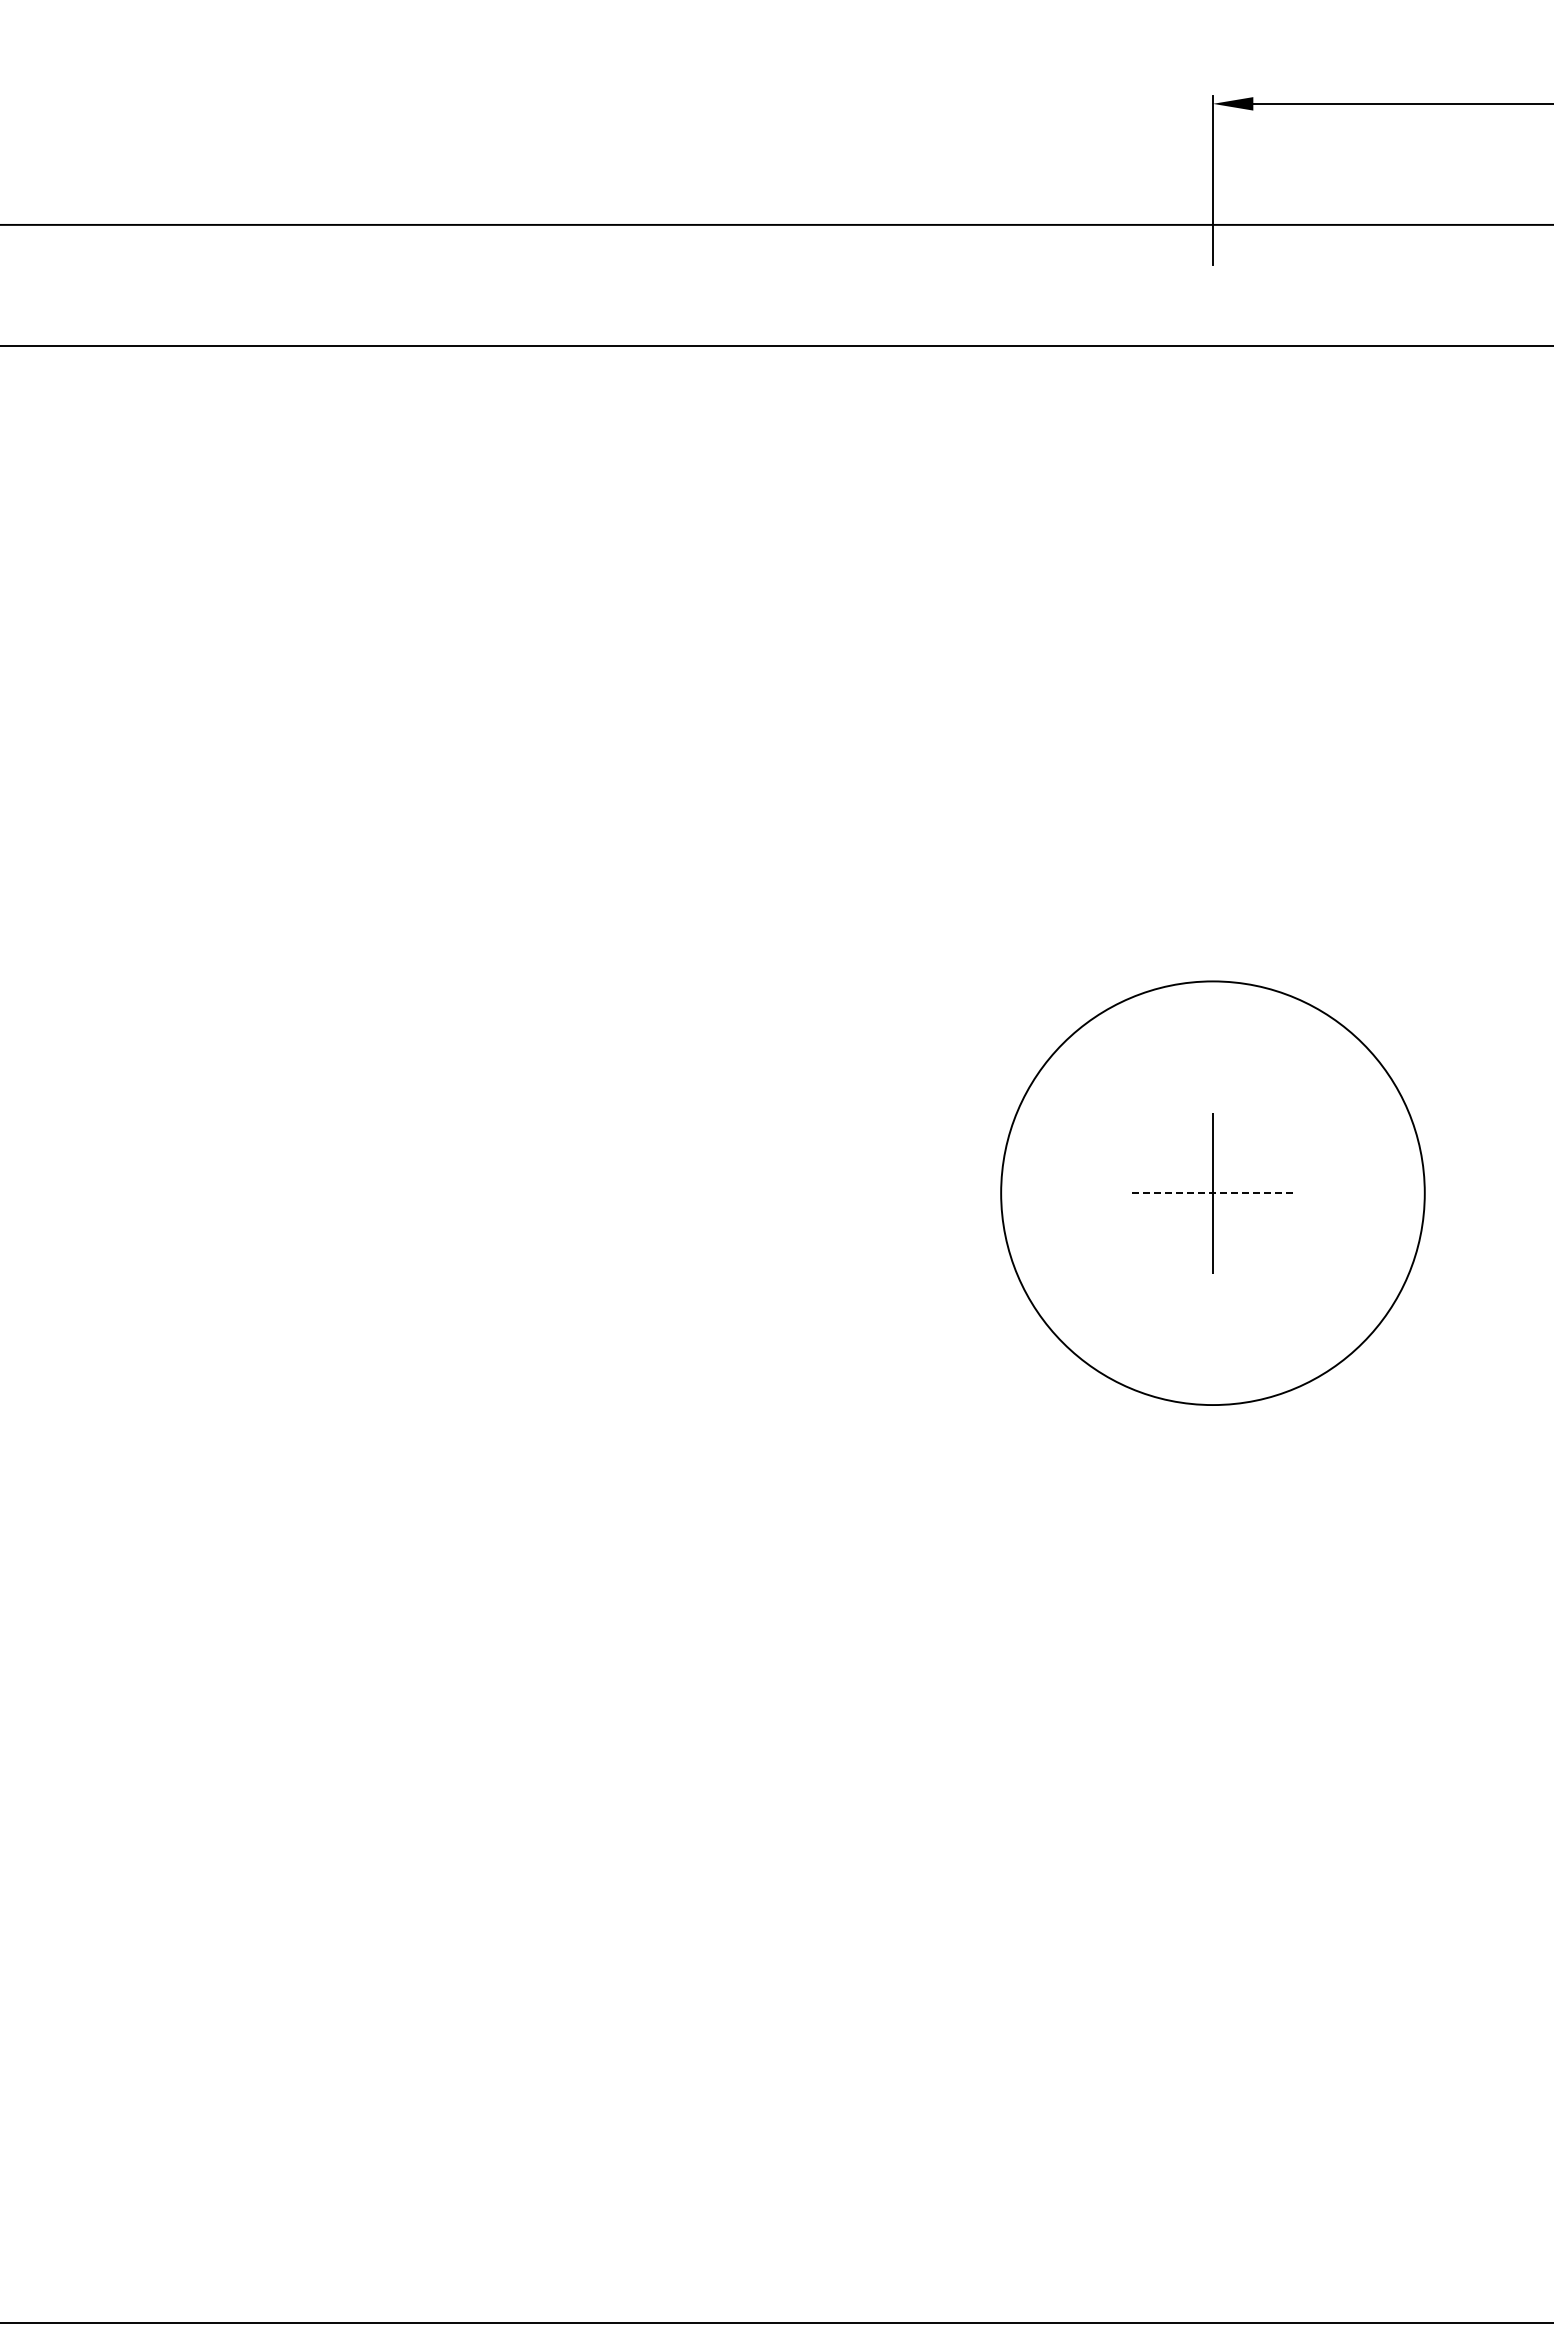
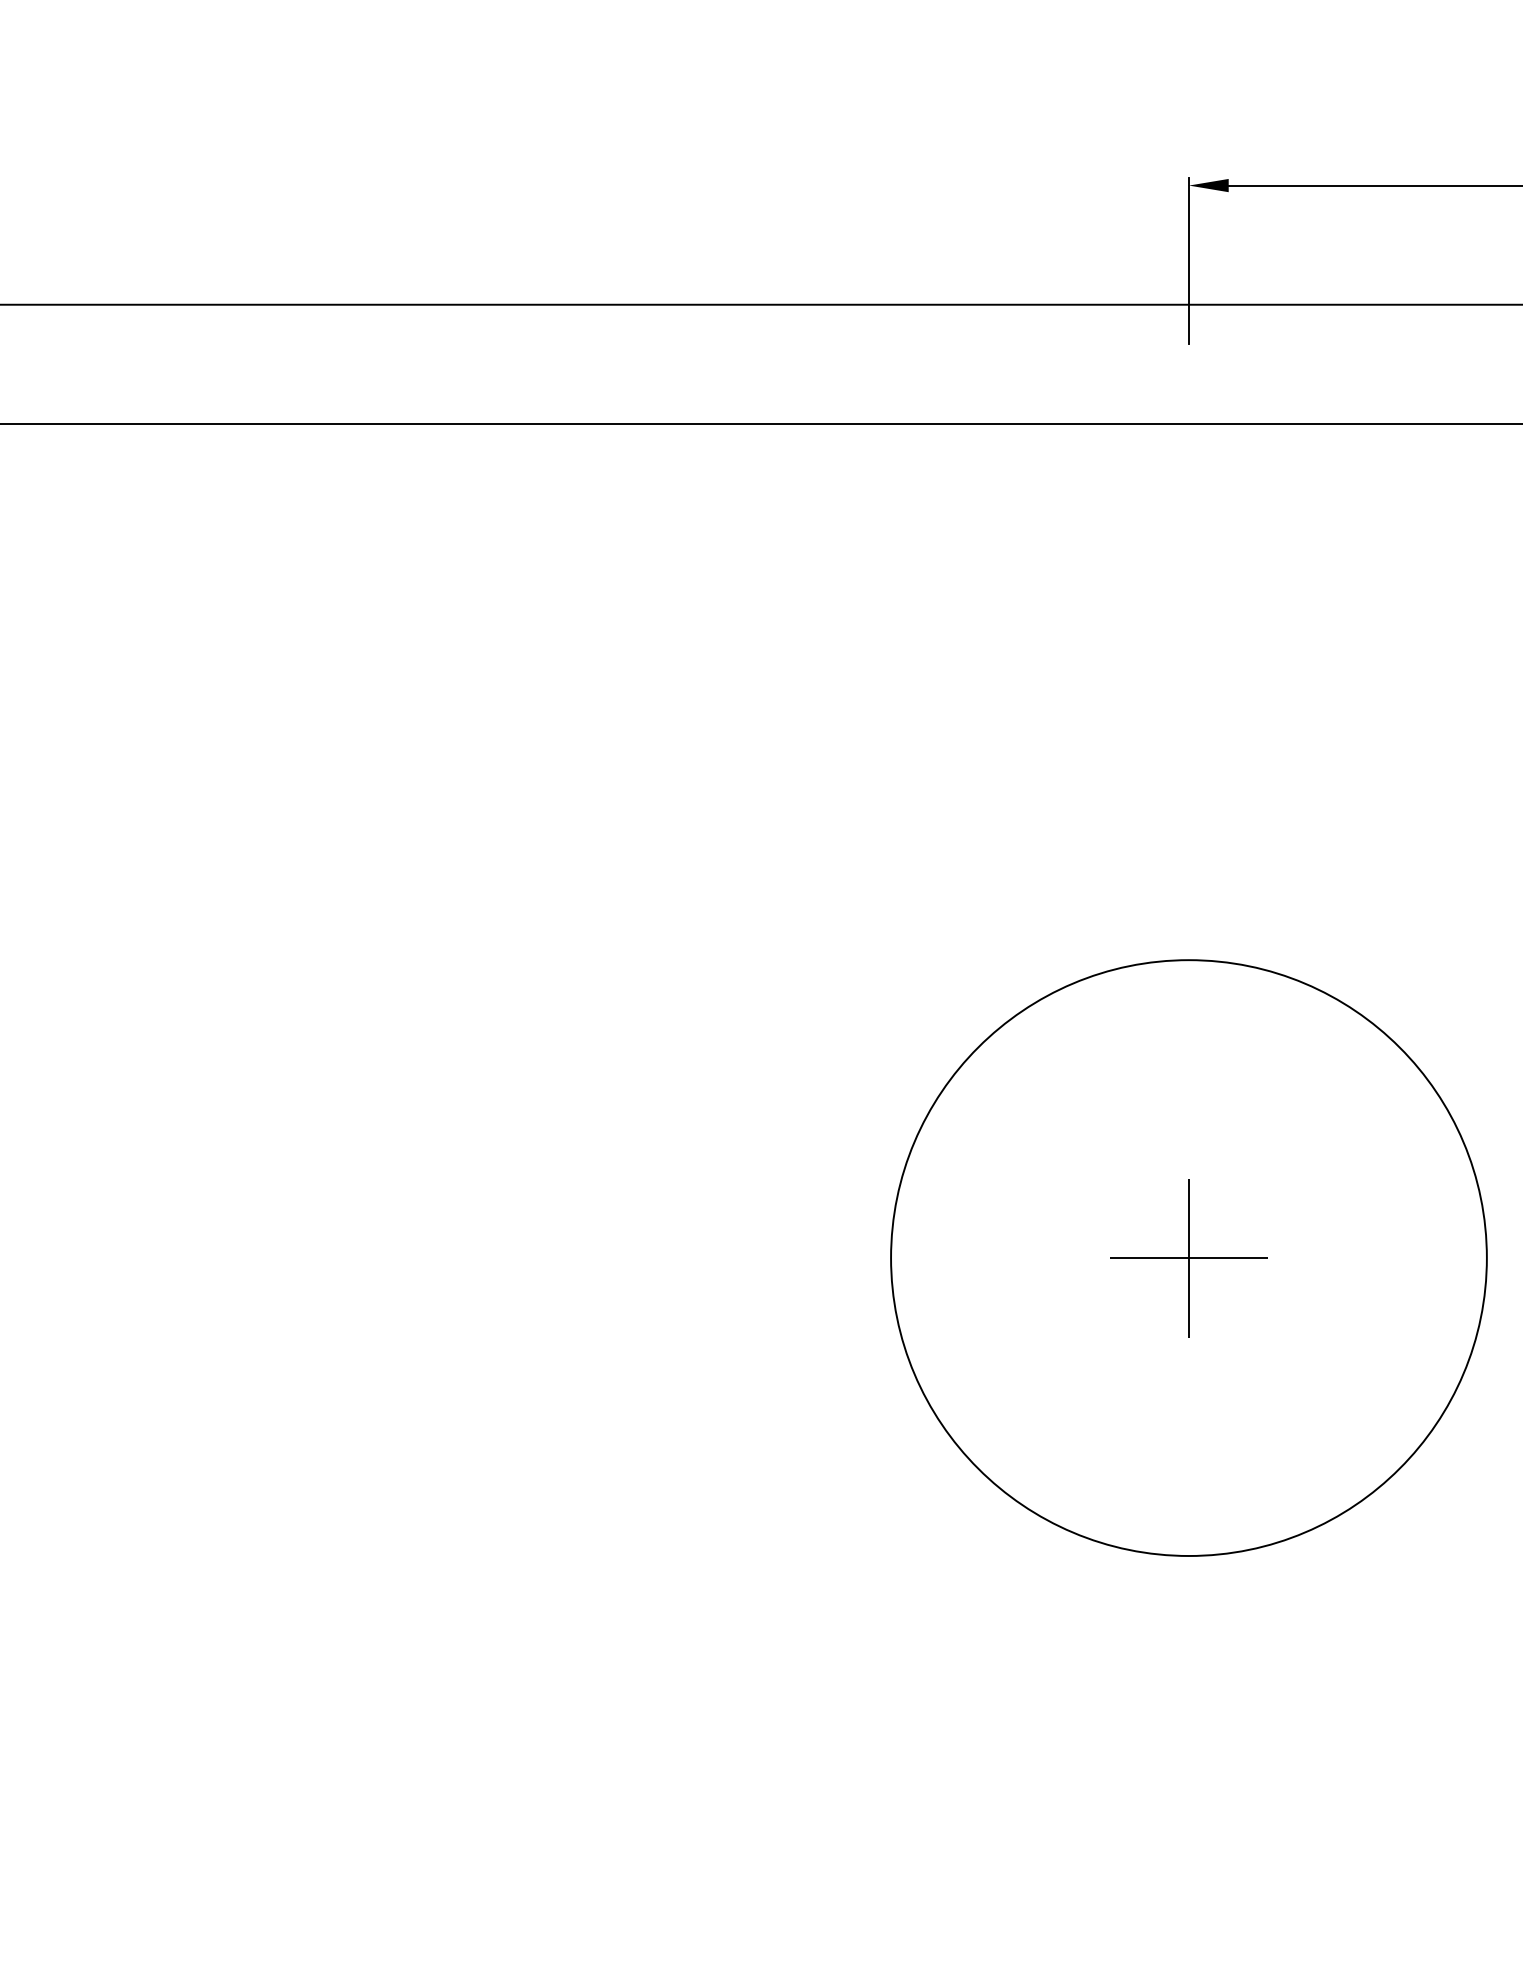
circle: (1212, 1192) -> (1188, 1257), size x1.43
line: (1212, 1193) -> (1188, 1258), dashed -> solid

